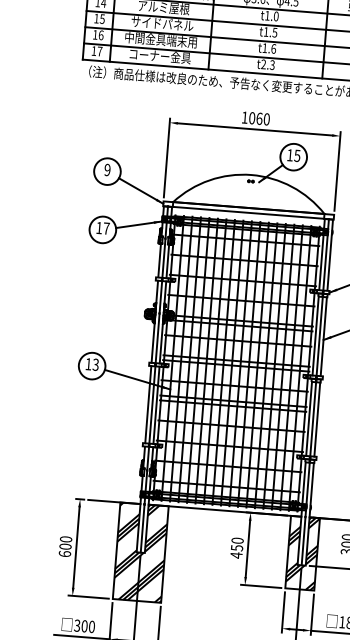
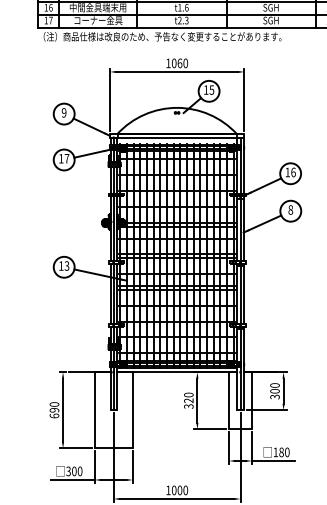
text: (65, 547) -> (54, 410), 600 -> 690
text: (236, 551) -> (188, 403), 450 -> 320
hatch: (140, 552) -> (113, 410), removed
hatch: (302, 552) -> (240, 400), removed

